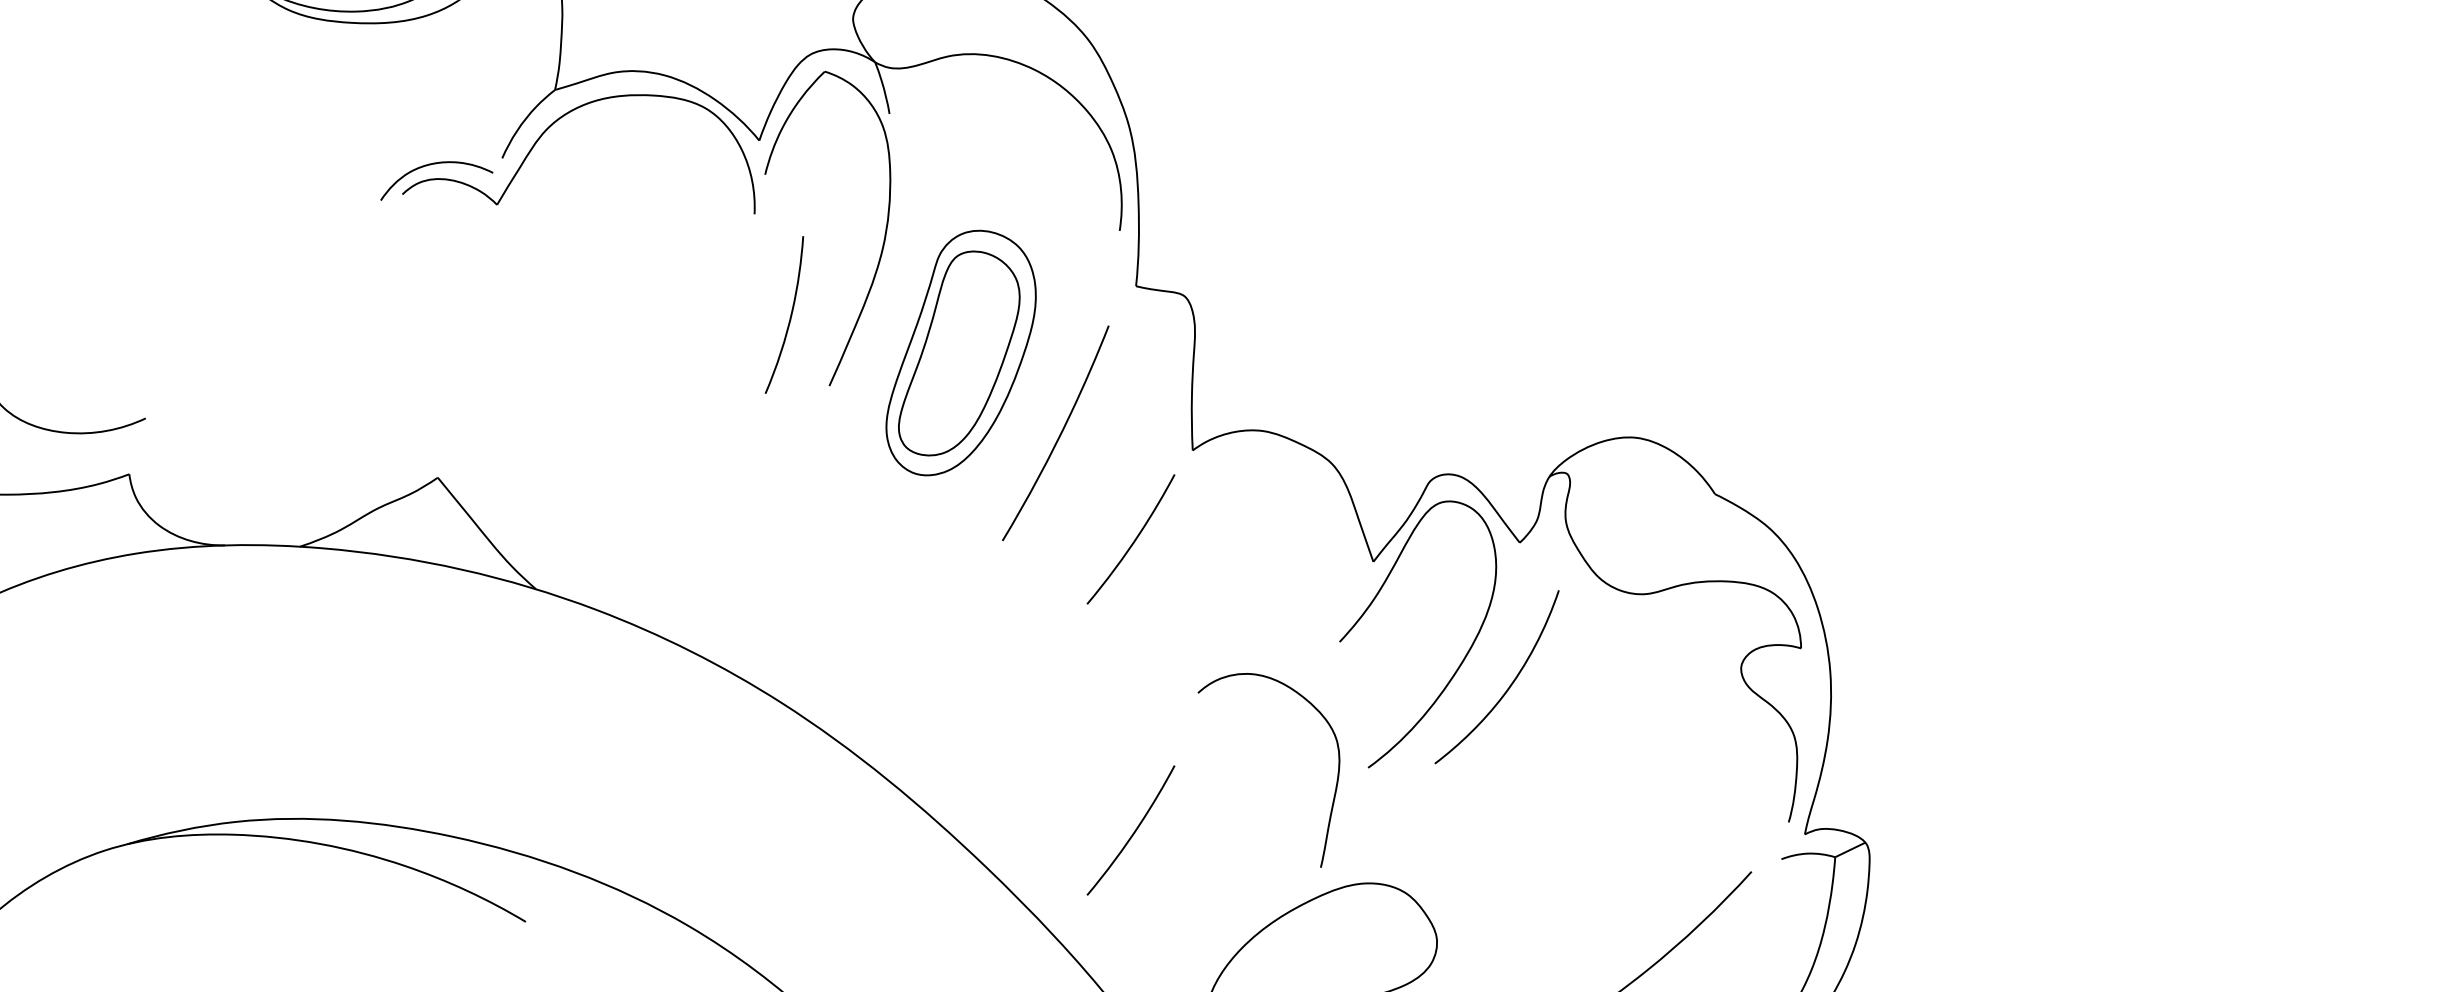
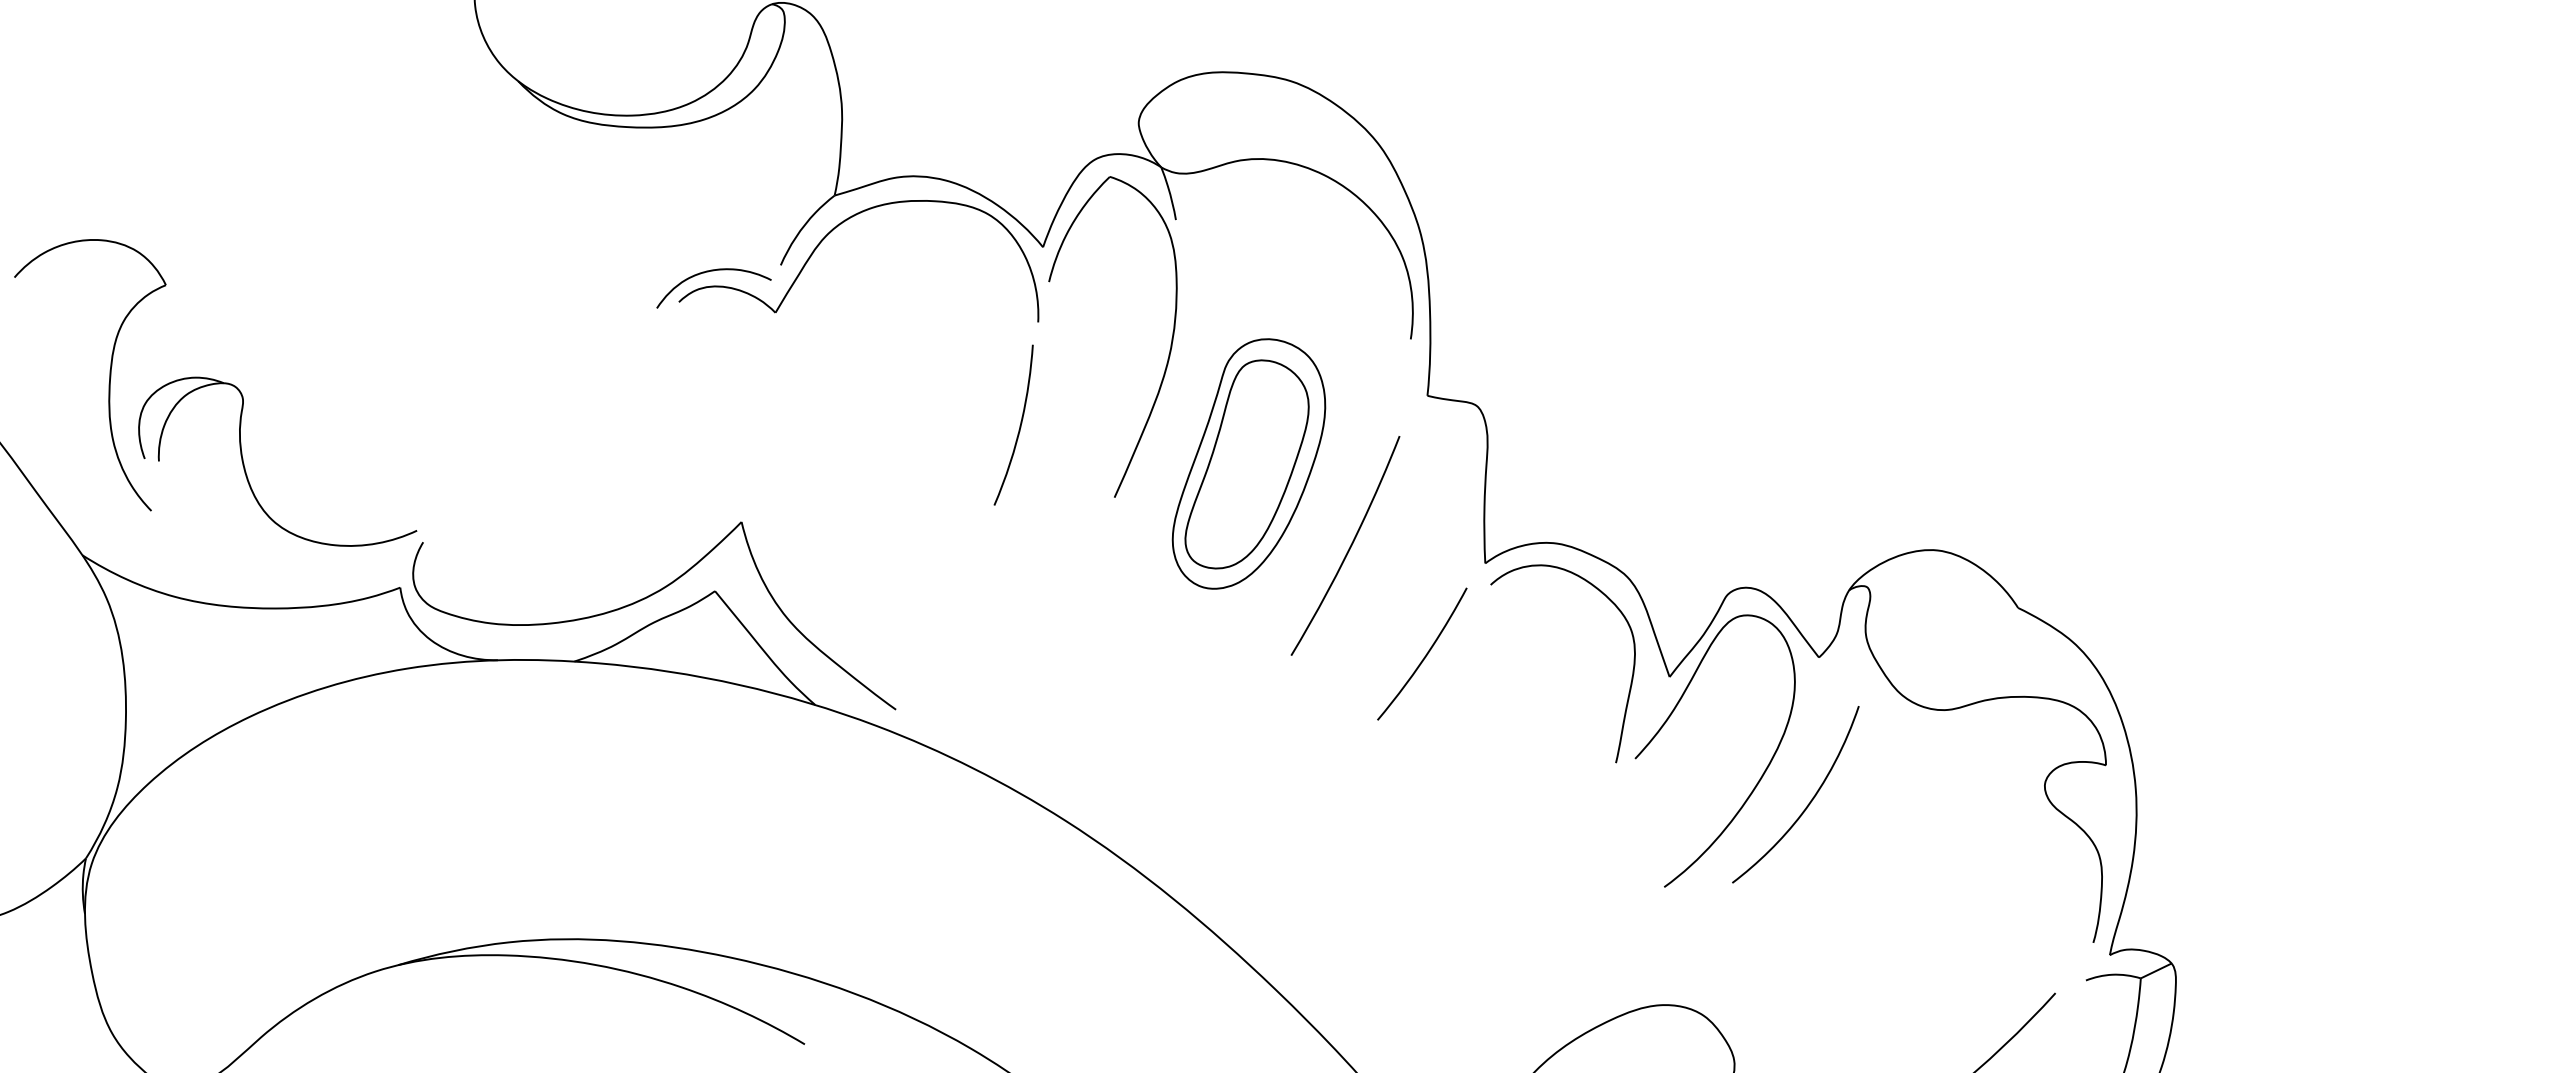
curve: (790, 315) -> (1019, 425), moved
part: (369, 485) -> (645, 599), added
curve: (1336, 782) -> (1631, 676), moved
curve: (1134, 830) -> (1425, 951), removed

